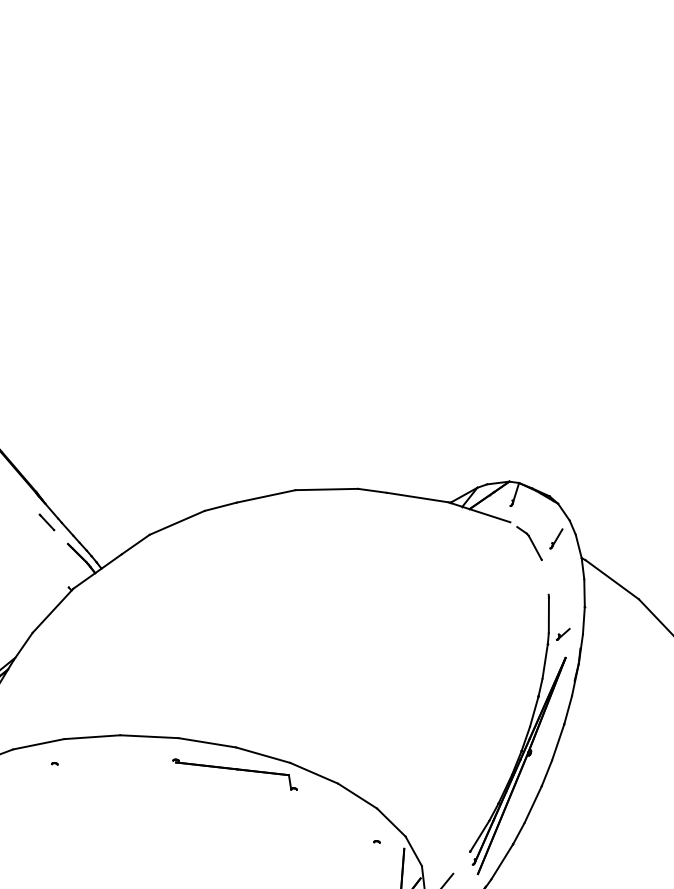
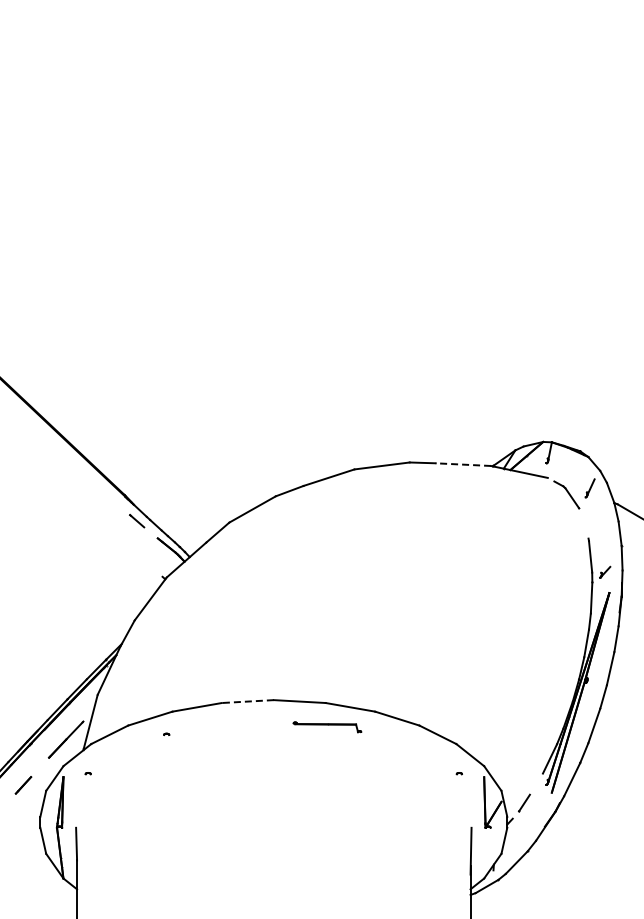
line: (417, 497) -> (463, 464), solid -> dashed
line: (148, 736) -> (247, 701), solid -> dashed
part: (235, 774) -> (327, 727), size x0.6

